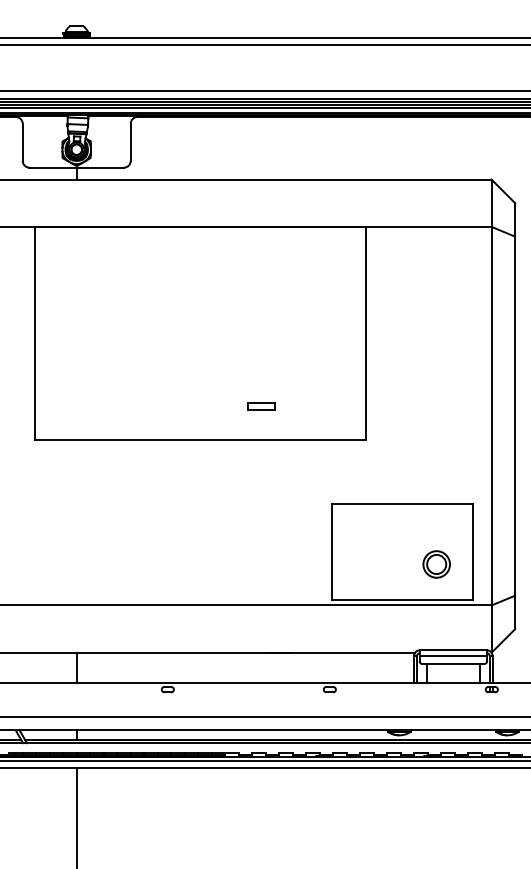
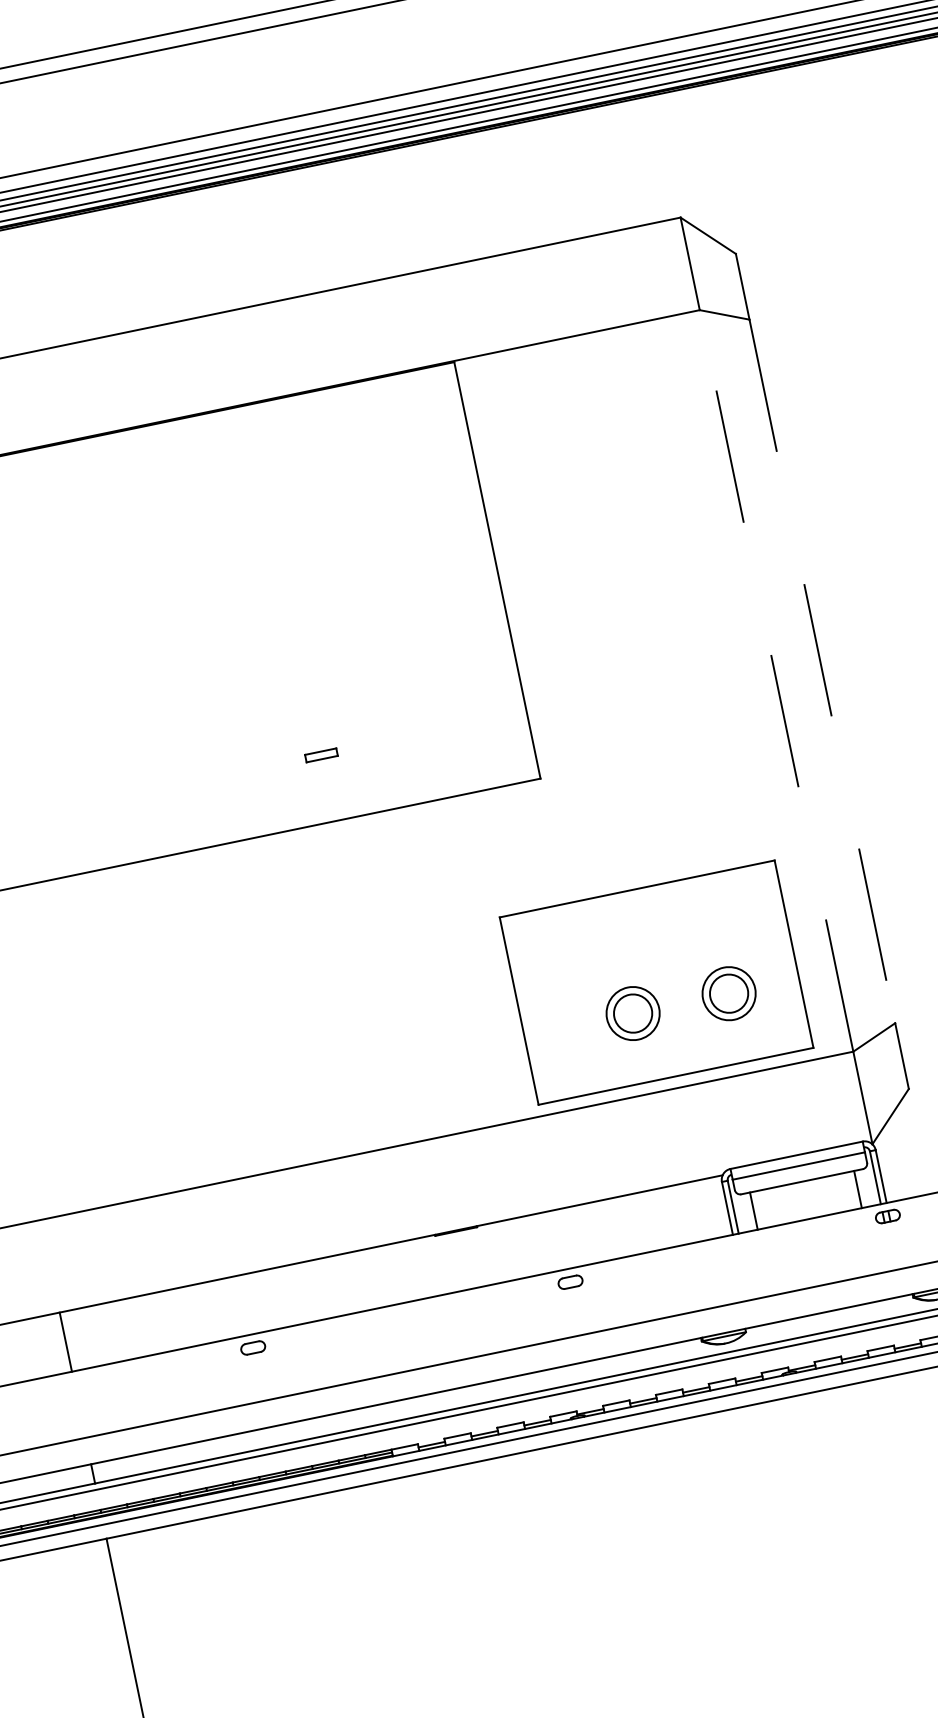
part: (261, 406) -> (321, 755), size x0.6
line: (491, 415) -> (776, 679), solid -> dashed
line: (515, 416) -> (823, 671), solid -> dashed
part: (387, 564) -> (632, 1013), added

